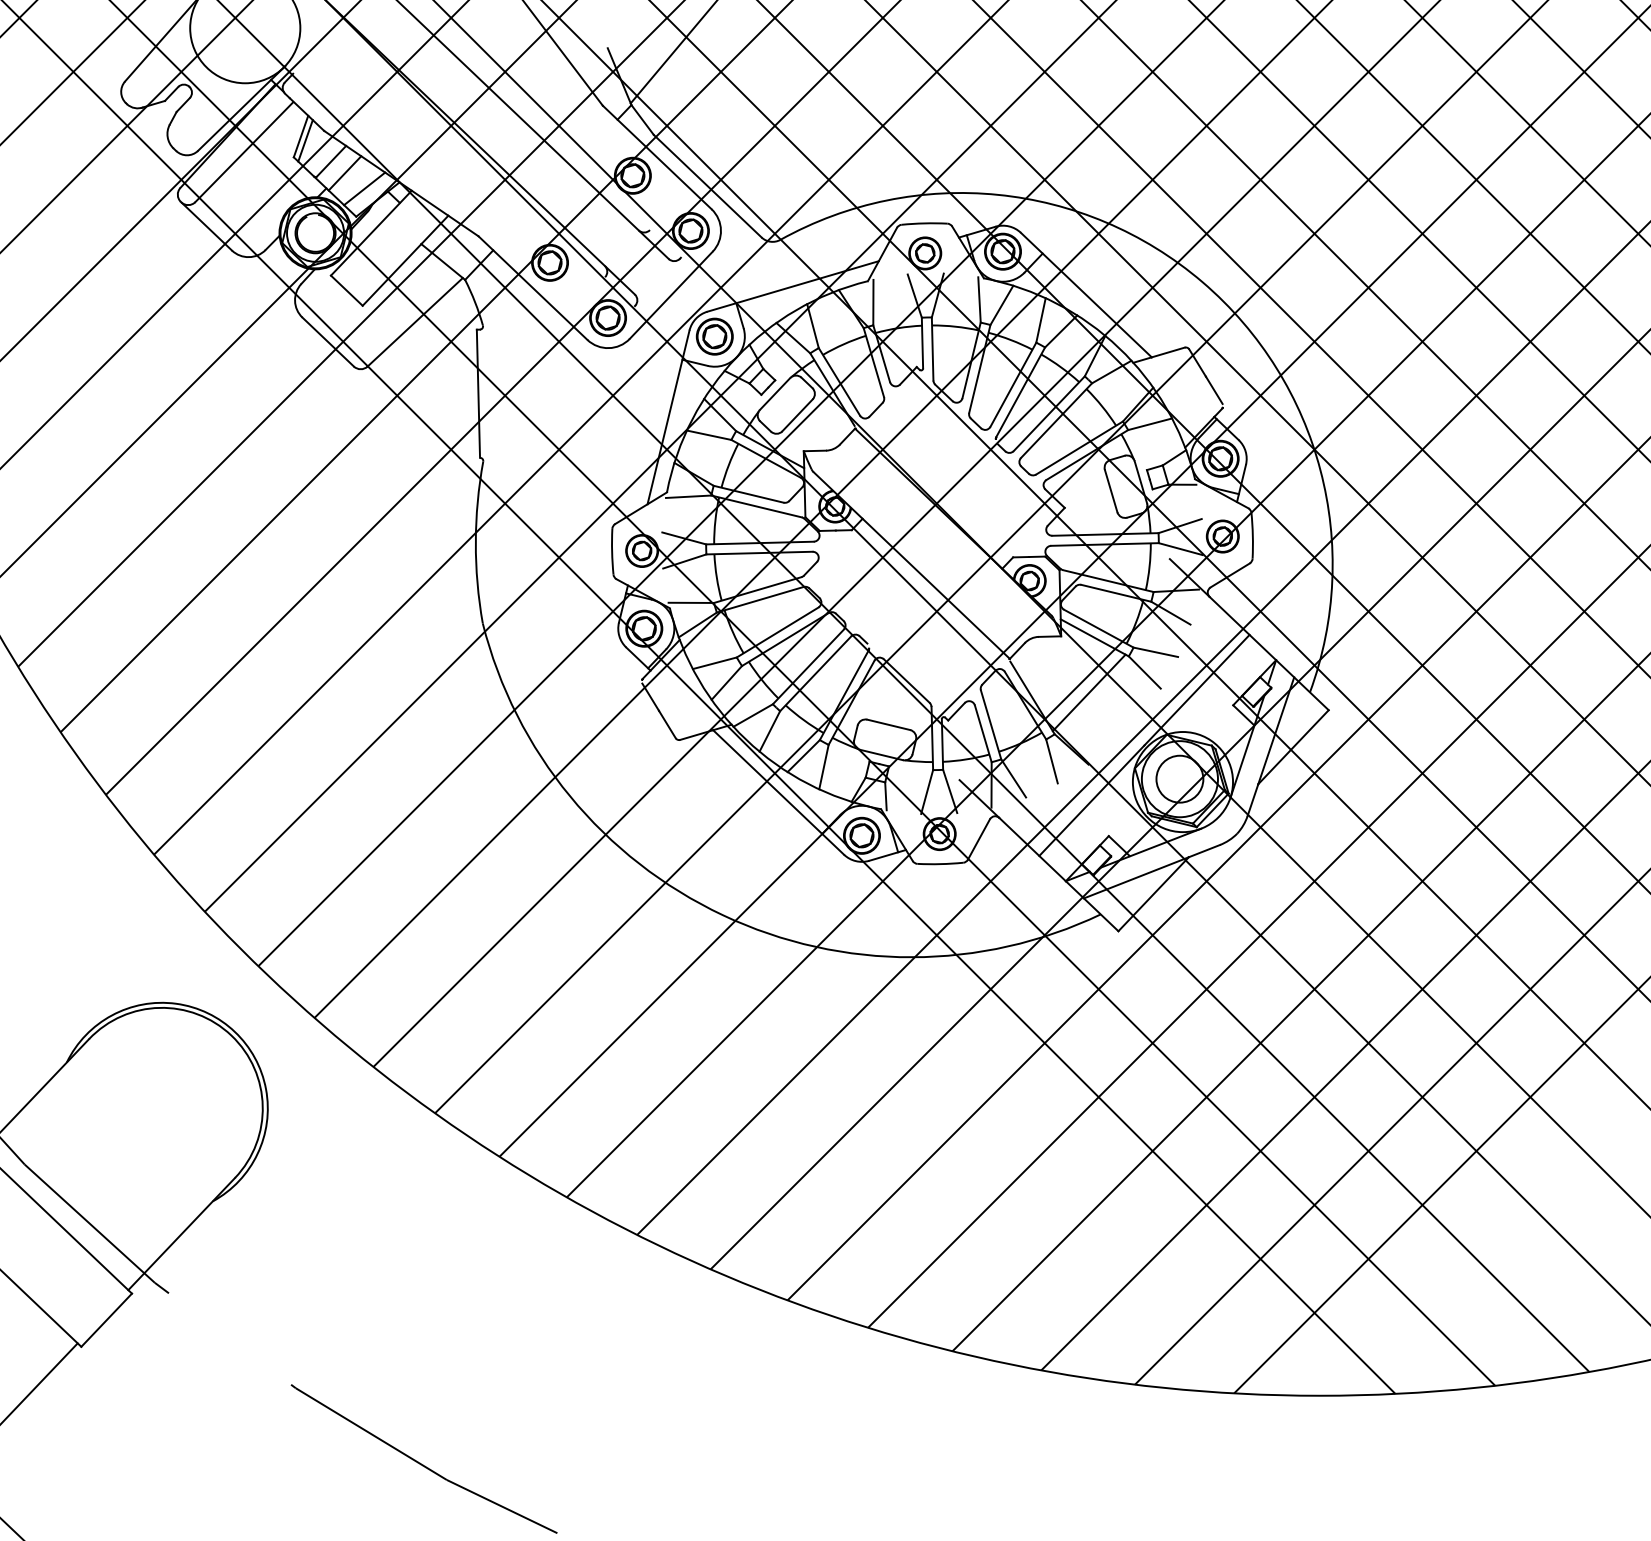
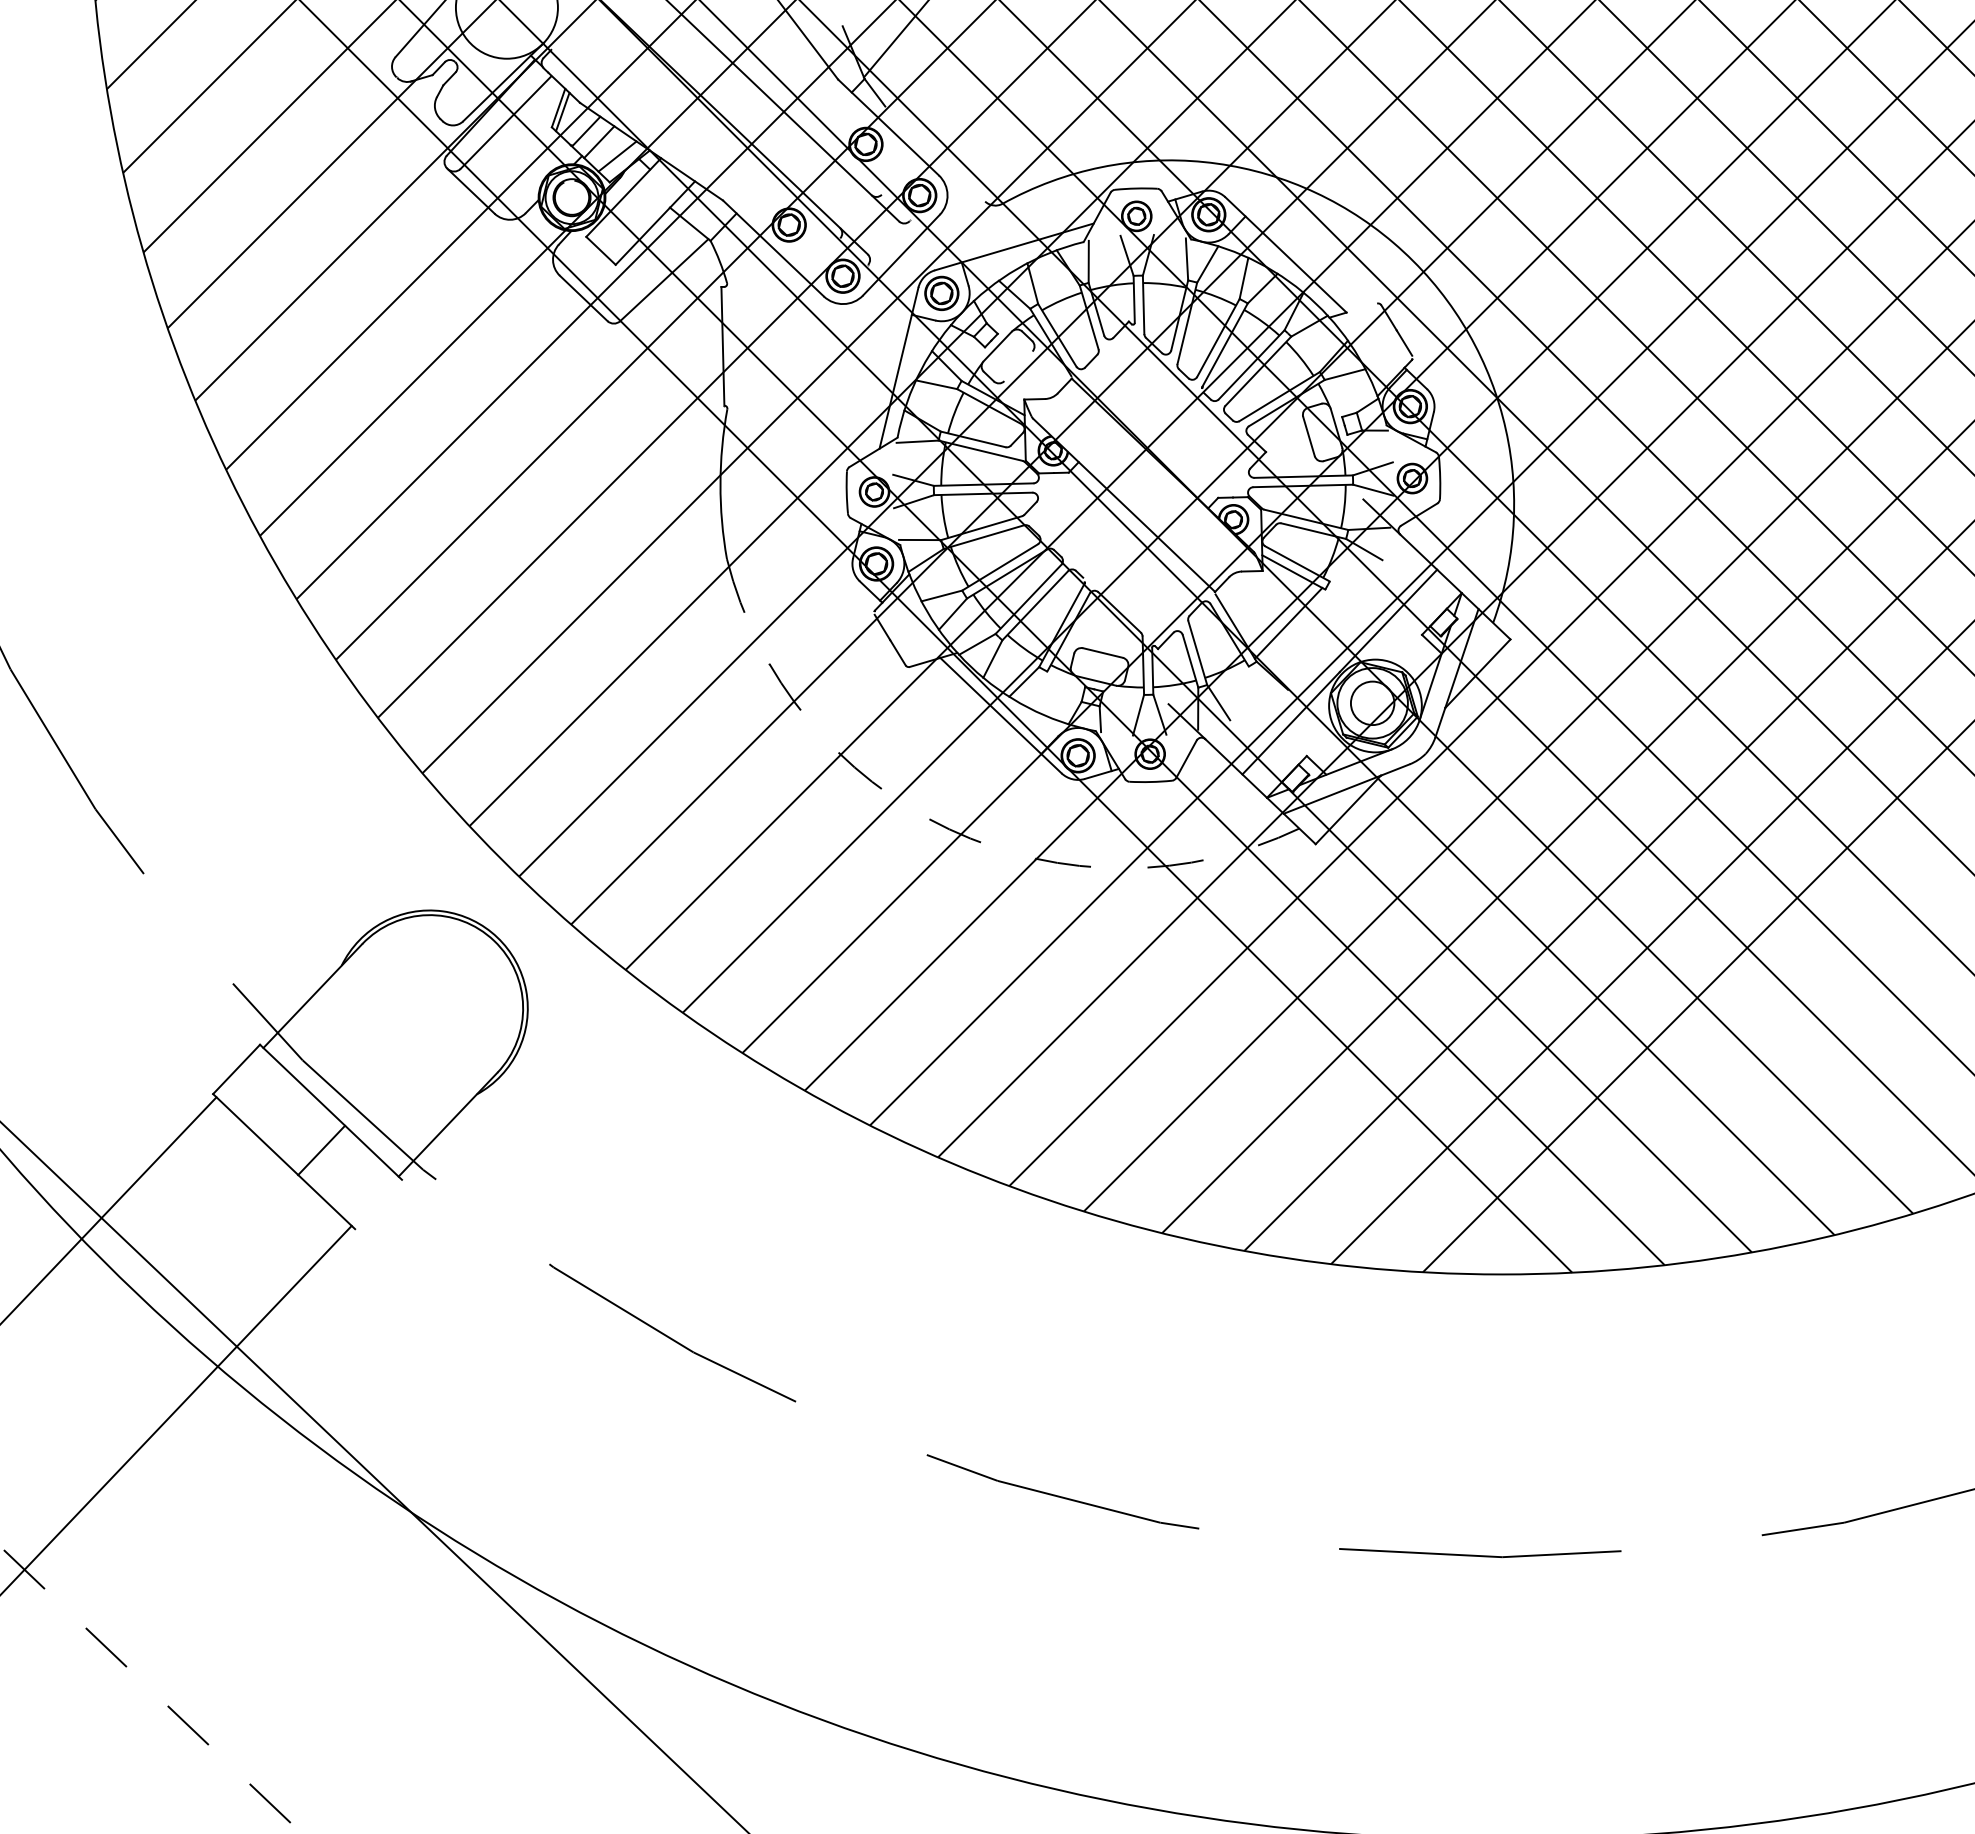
line: (707, 185) -> (935, 153), removed
line: (1167, 351) -> (1361, 307), removed
line: (797, 415) -> (1018, 366), removed
line: (1154, 651) -> (1349, 585), removed
line: (1144, 672) -> (1339, 604), removed
line: (1051, 761) -> (1253, 686), removed
line: (823, 766) -> (1042, 691), removed
arc: (723, 915) -> (949, 829), solid -> dashed
line: (106, 1320) -> (321, 1150), moved

